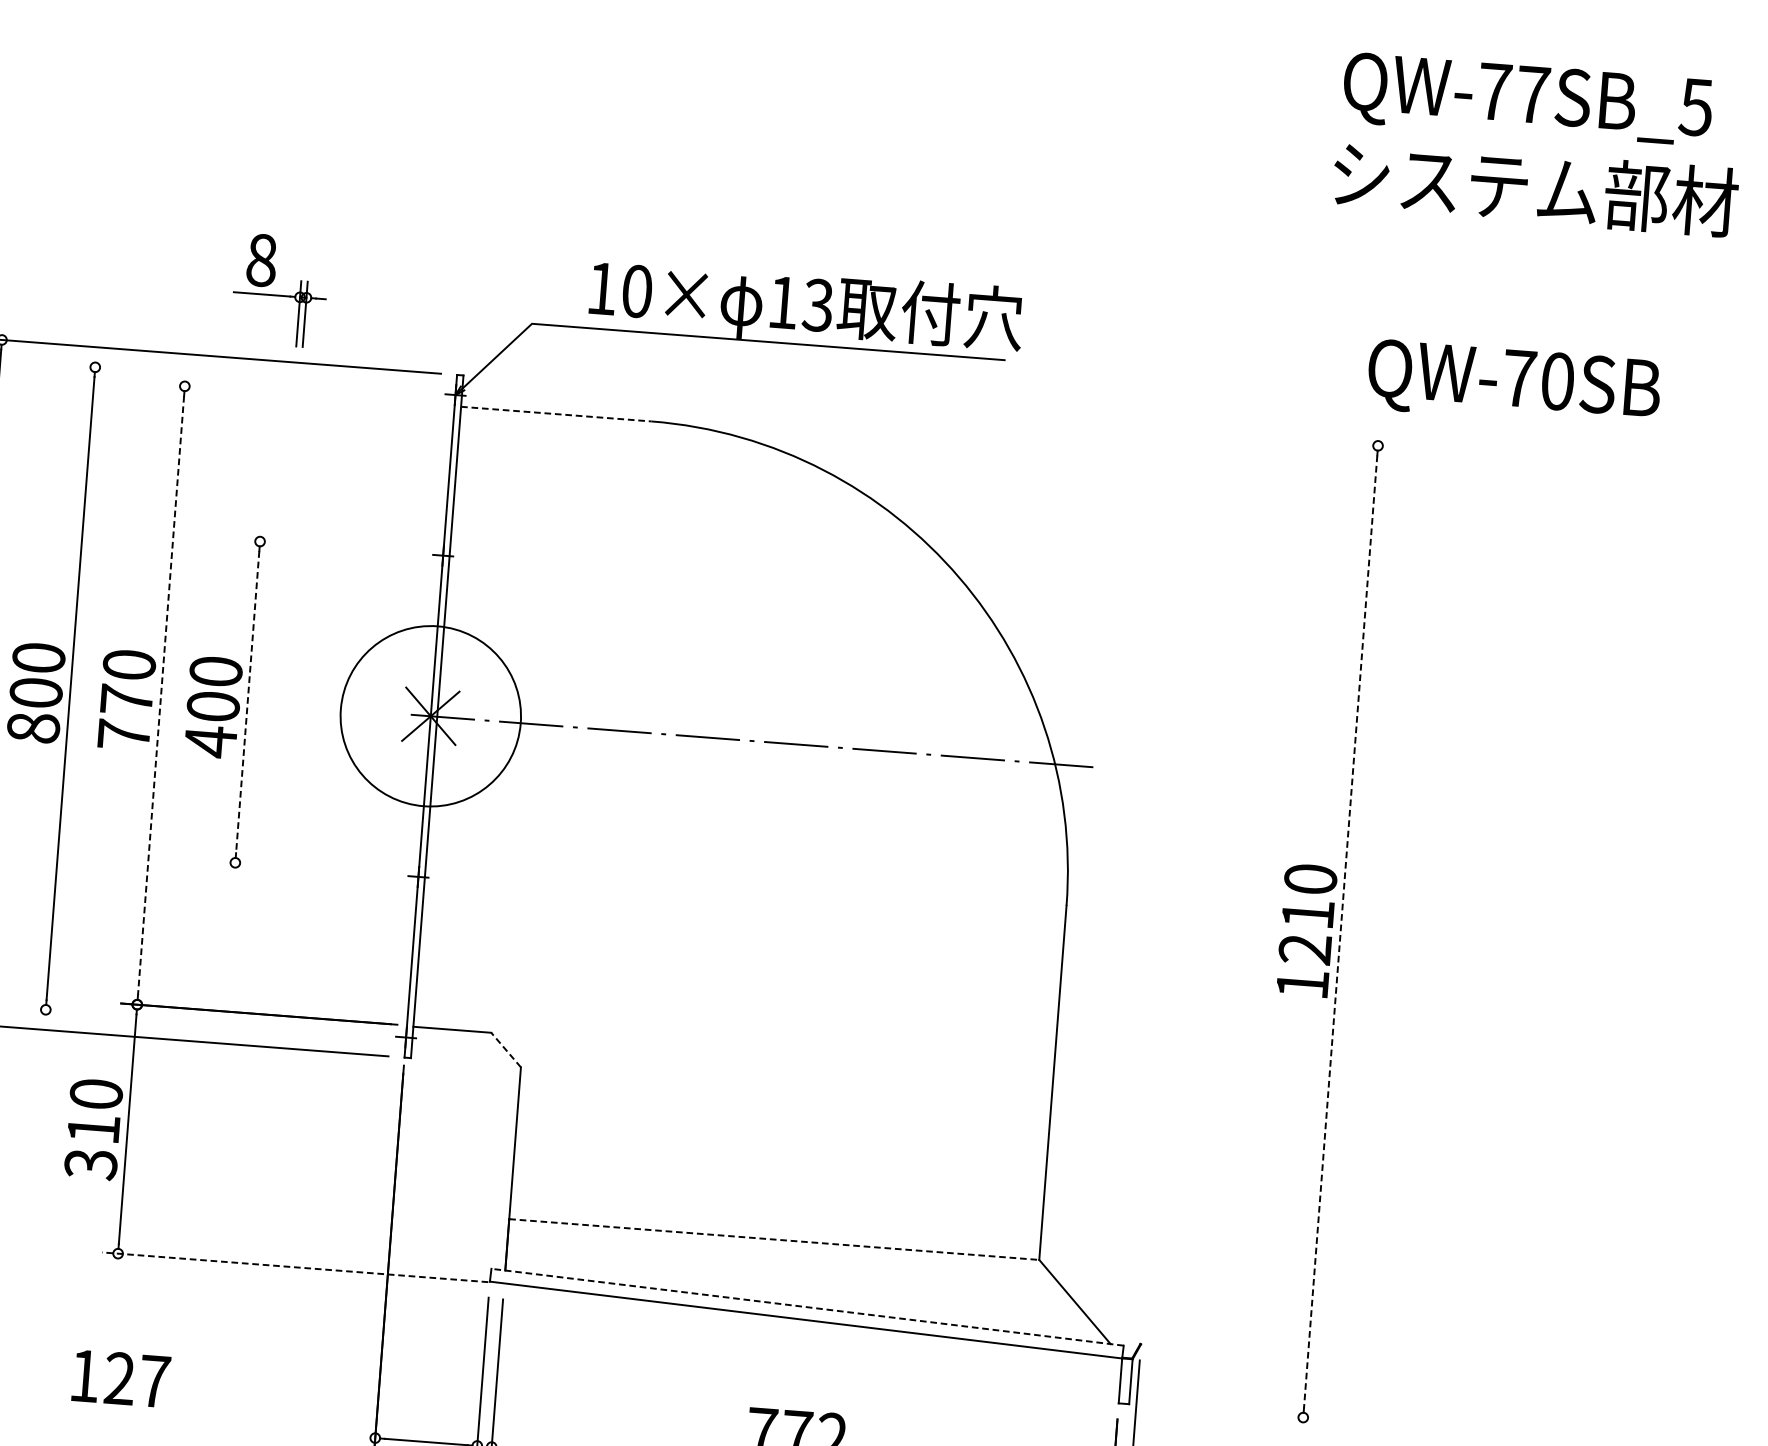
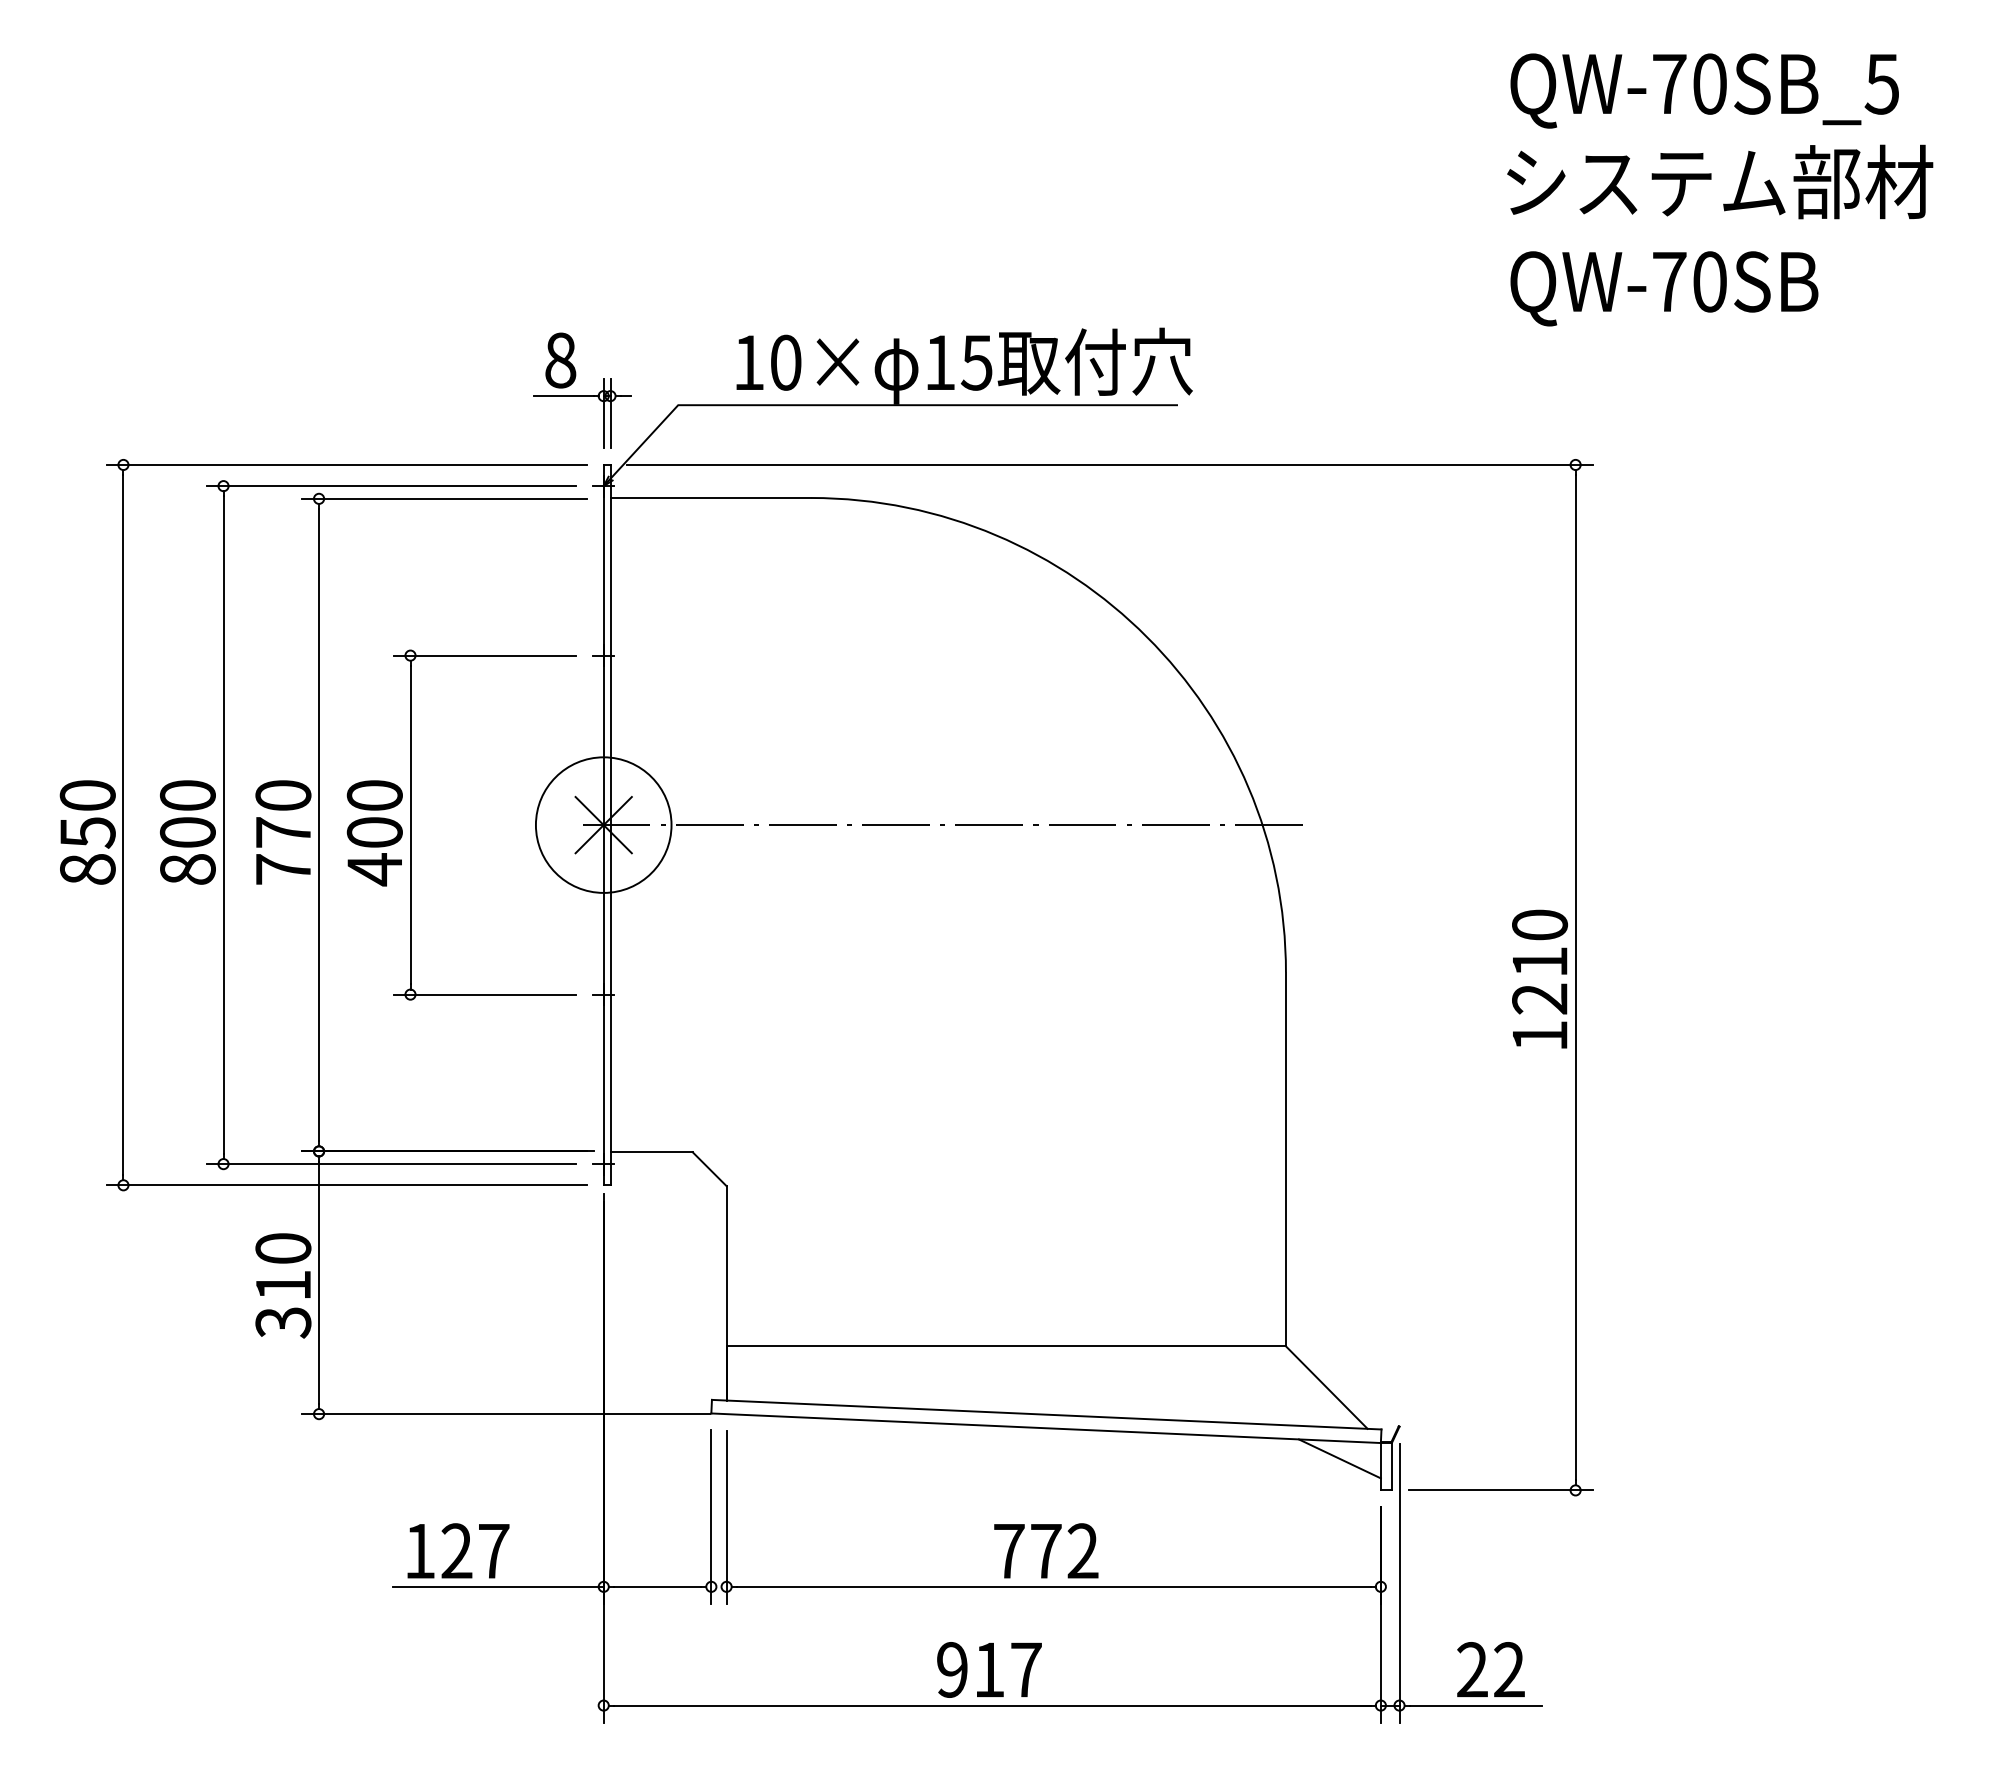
text: (1532, 94) -> (1709, 83), QW-77SB_5 -> QW-70SB_5
part: (280, 290) -> (582, 390), moved
text: (817, 305) -> (976, 362), 13 -> 15
line: (254, 379) -> (391, 486), added
text: (1514, 384) -> (1664, 288), moved
line: (303, 395) -> (444, 498), added
line: (936, 411) -> (1109, 464), added
line: (556, 414) -> (711, 498), dashed -> solid
line: (330, 546) -> (484, 655), added
line: (161, 695) -> (319, 825), dashed -> solid
line: (247, 702) -> (410, 825), dashed -> solid
circle: (430, 715) -> (603, 824), size x0.71
line: (305, 868) -> (484, 994), added
line: (1340, 931) -> (1575, 977), dashed -> solid
line: (204, 1022) -> (391, 1164), added
line: (505, 1050) -> (709, 1169), dashed -> solid
line: (774, 1239) -> (1006, 1346), dashed -> solid
line: (294, 1267) -> (505, 1414), dashed -> solid
line: (807, 1307) -> (1046, 1414), dashed -> solid
line: (1081, 1370) -> (1339, 1458), added
text: (121, 1378) -> (458, 1550), moved
line: (1232, 1412) -> (1500, 1490), added
line: (275, 1430) -> (498, 1586), added

